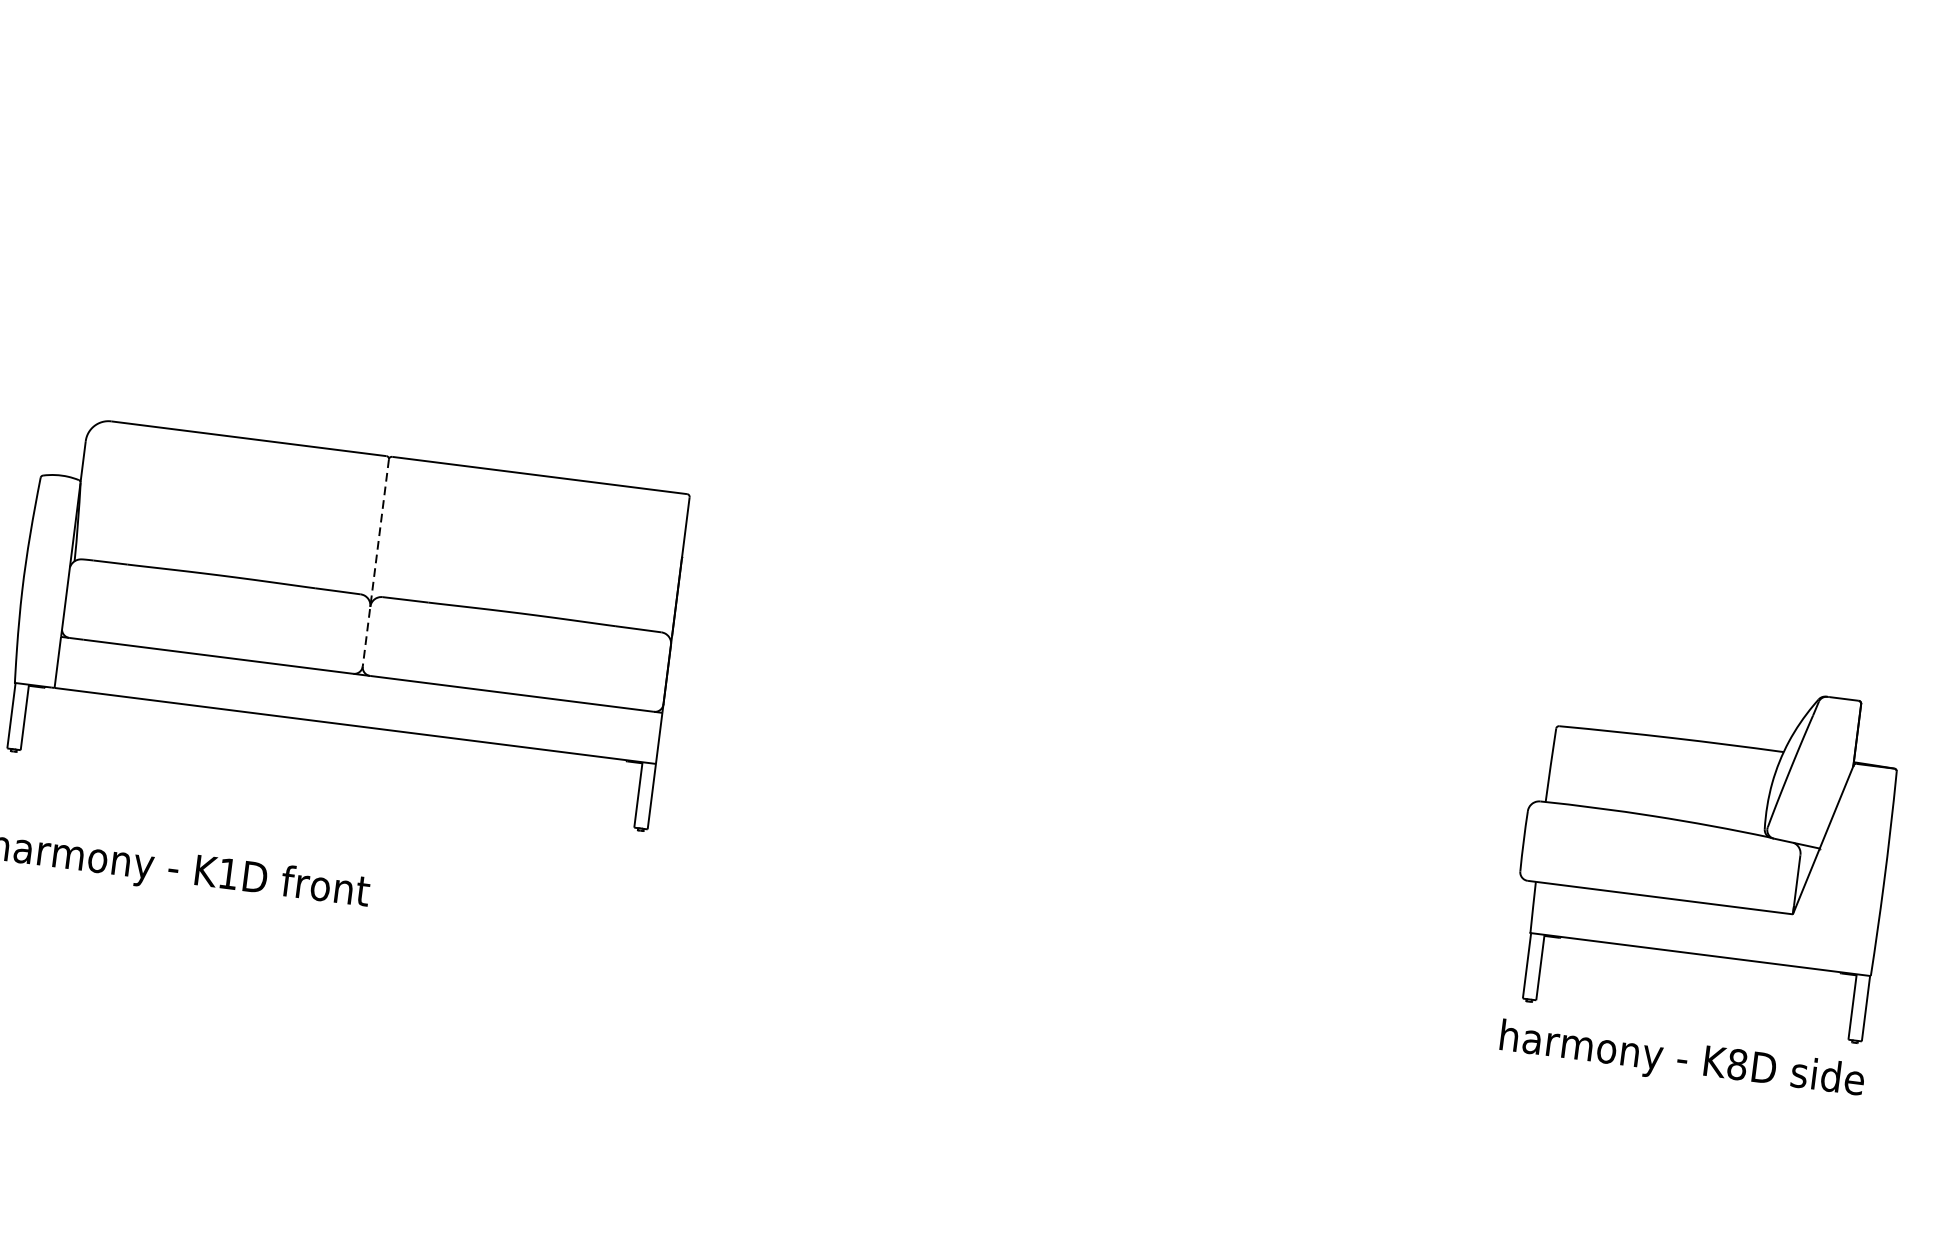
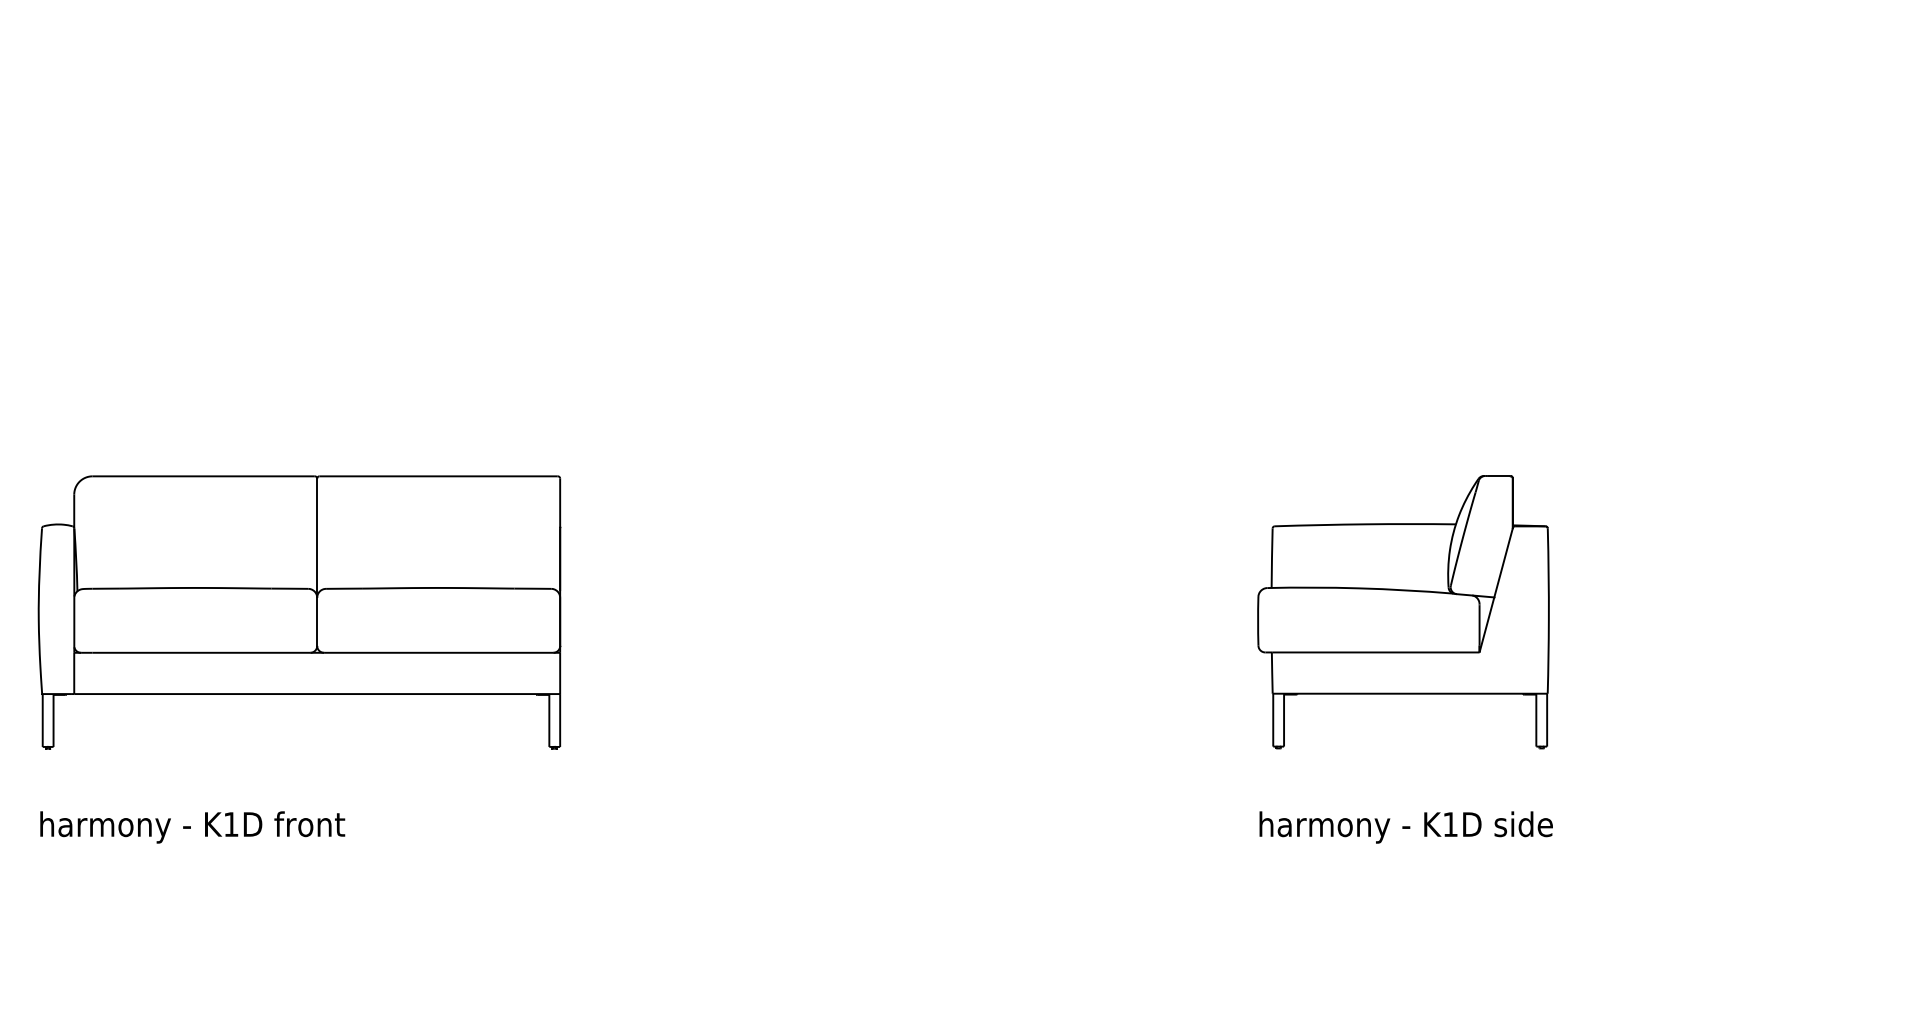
line: (376, 563) -> (317, 562), dashed -> solid
part: (1705, 852) -> (1403, 612), moved
text: (1737, 1064) -> (1450, 824), K8D -> K1D

